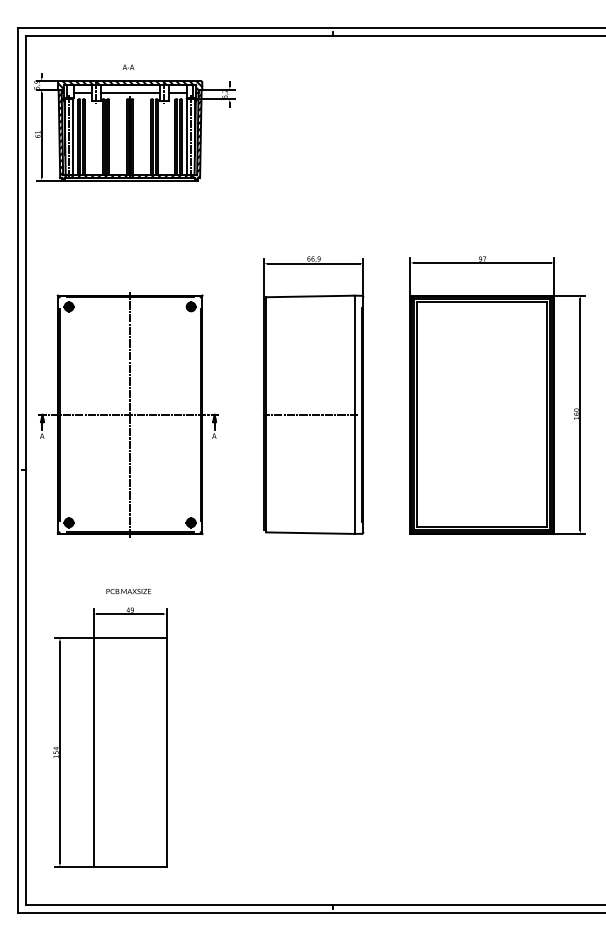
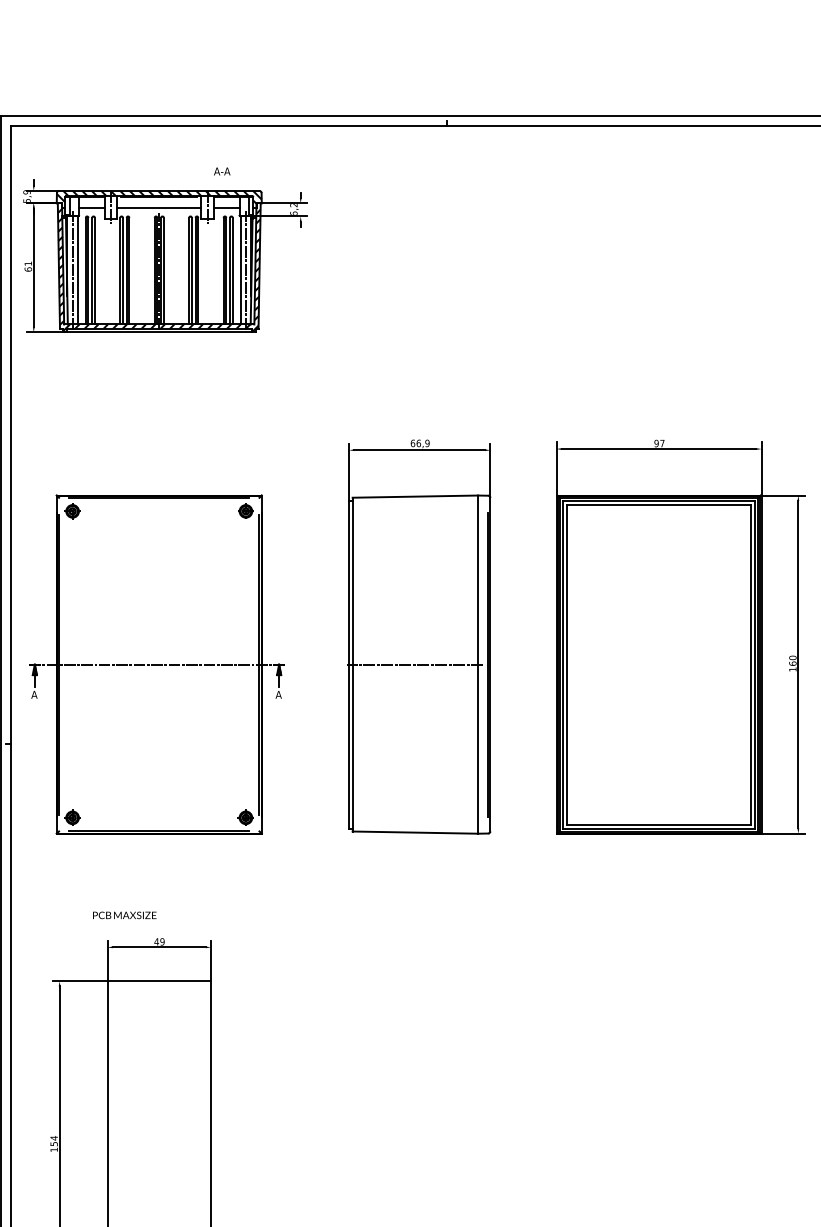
text: (128, 66) -> (222, 170), moved
line: (130, 414) -> (159, 664), removed
text: (128, 591) -> (124, 915), moved

